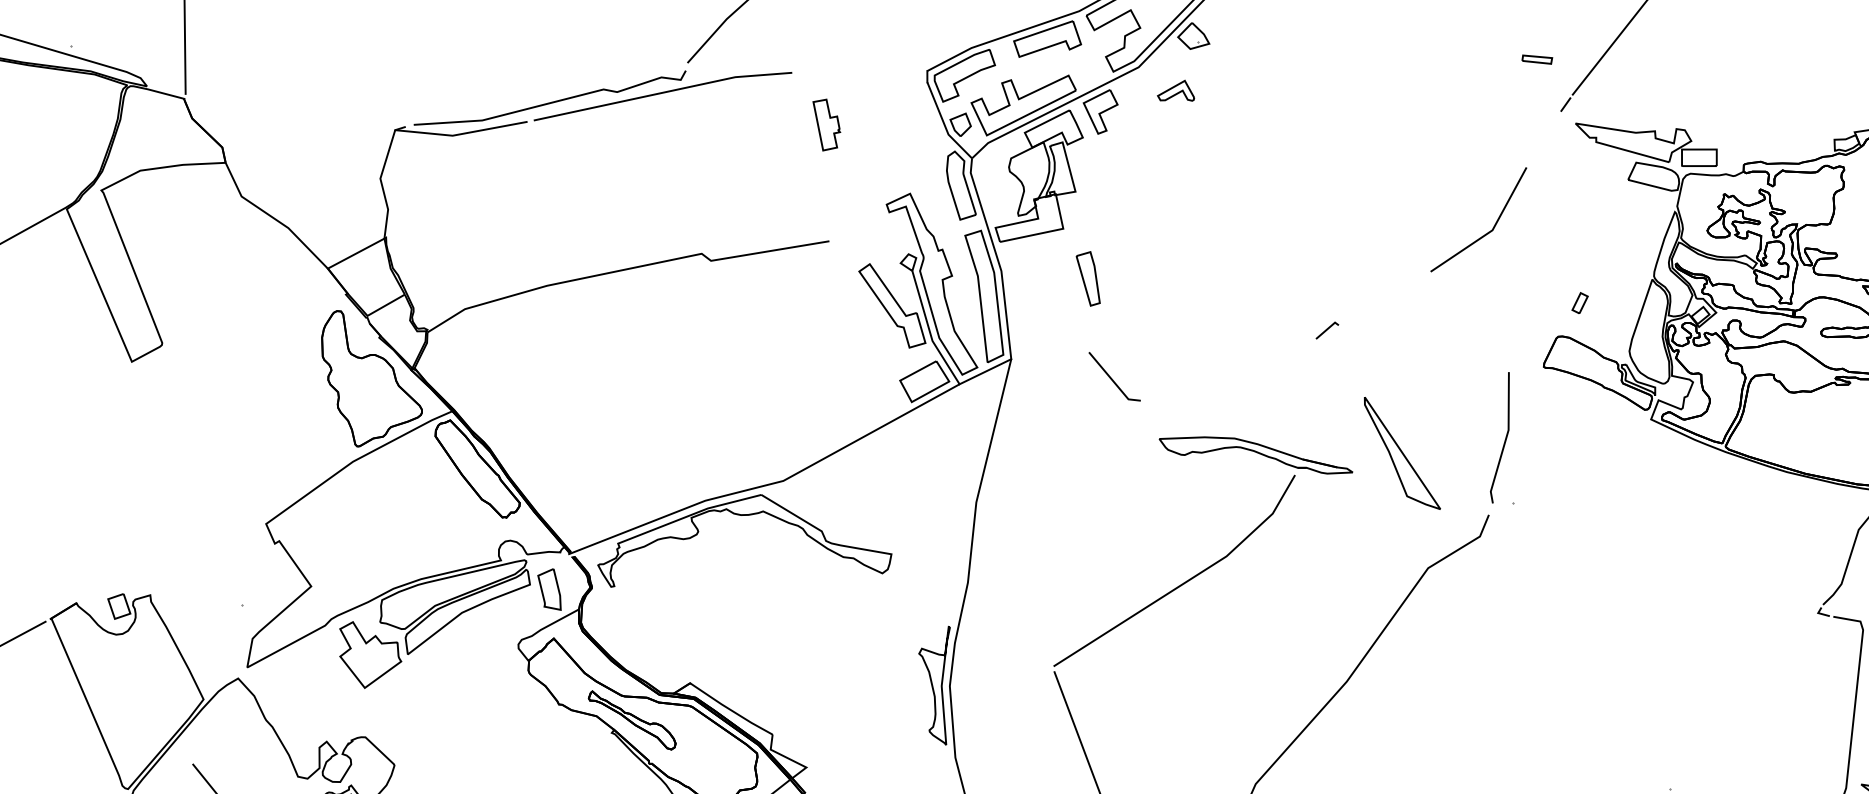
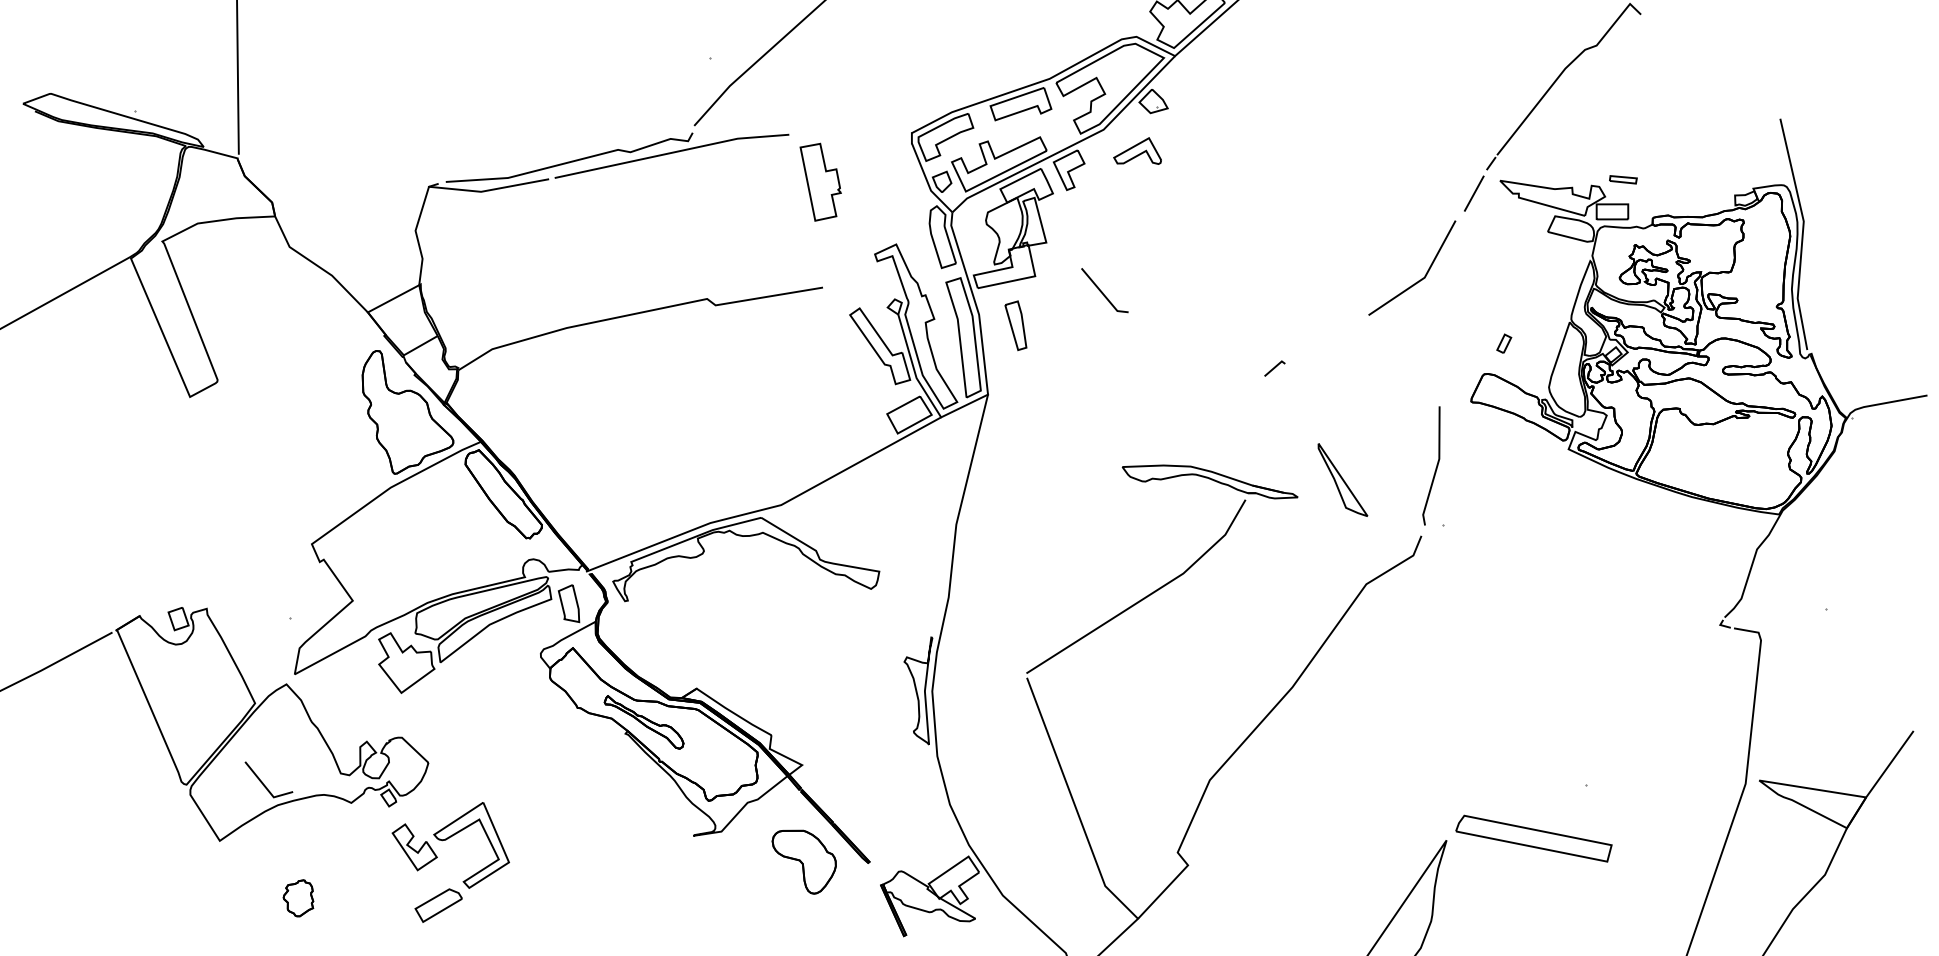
part: (1537, 59) -> (1623, 179), moved
part: (1175, 90) -> (1137, 150), size x1.43
part: (826, 124) -> (820, 181), size x1.67
line: (1546, 137) -> (1473, 193), added
part: (1087, 278) -> (1015, 325), moved
line: (1112, 377) -> (1102, 291), moved
part: (1401, 452) -> (1342, 479), size x0.71

